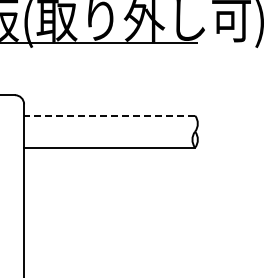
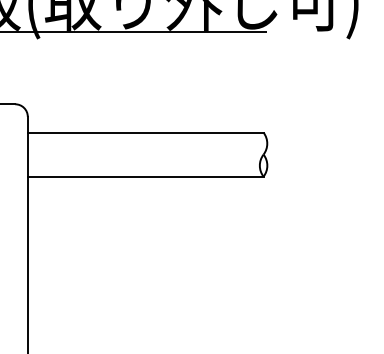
line: (109, 115) -> (145, 132), dashed -> solid

